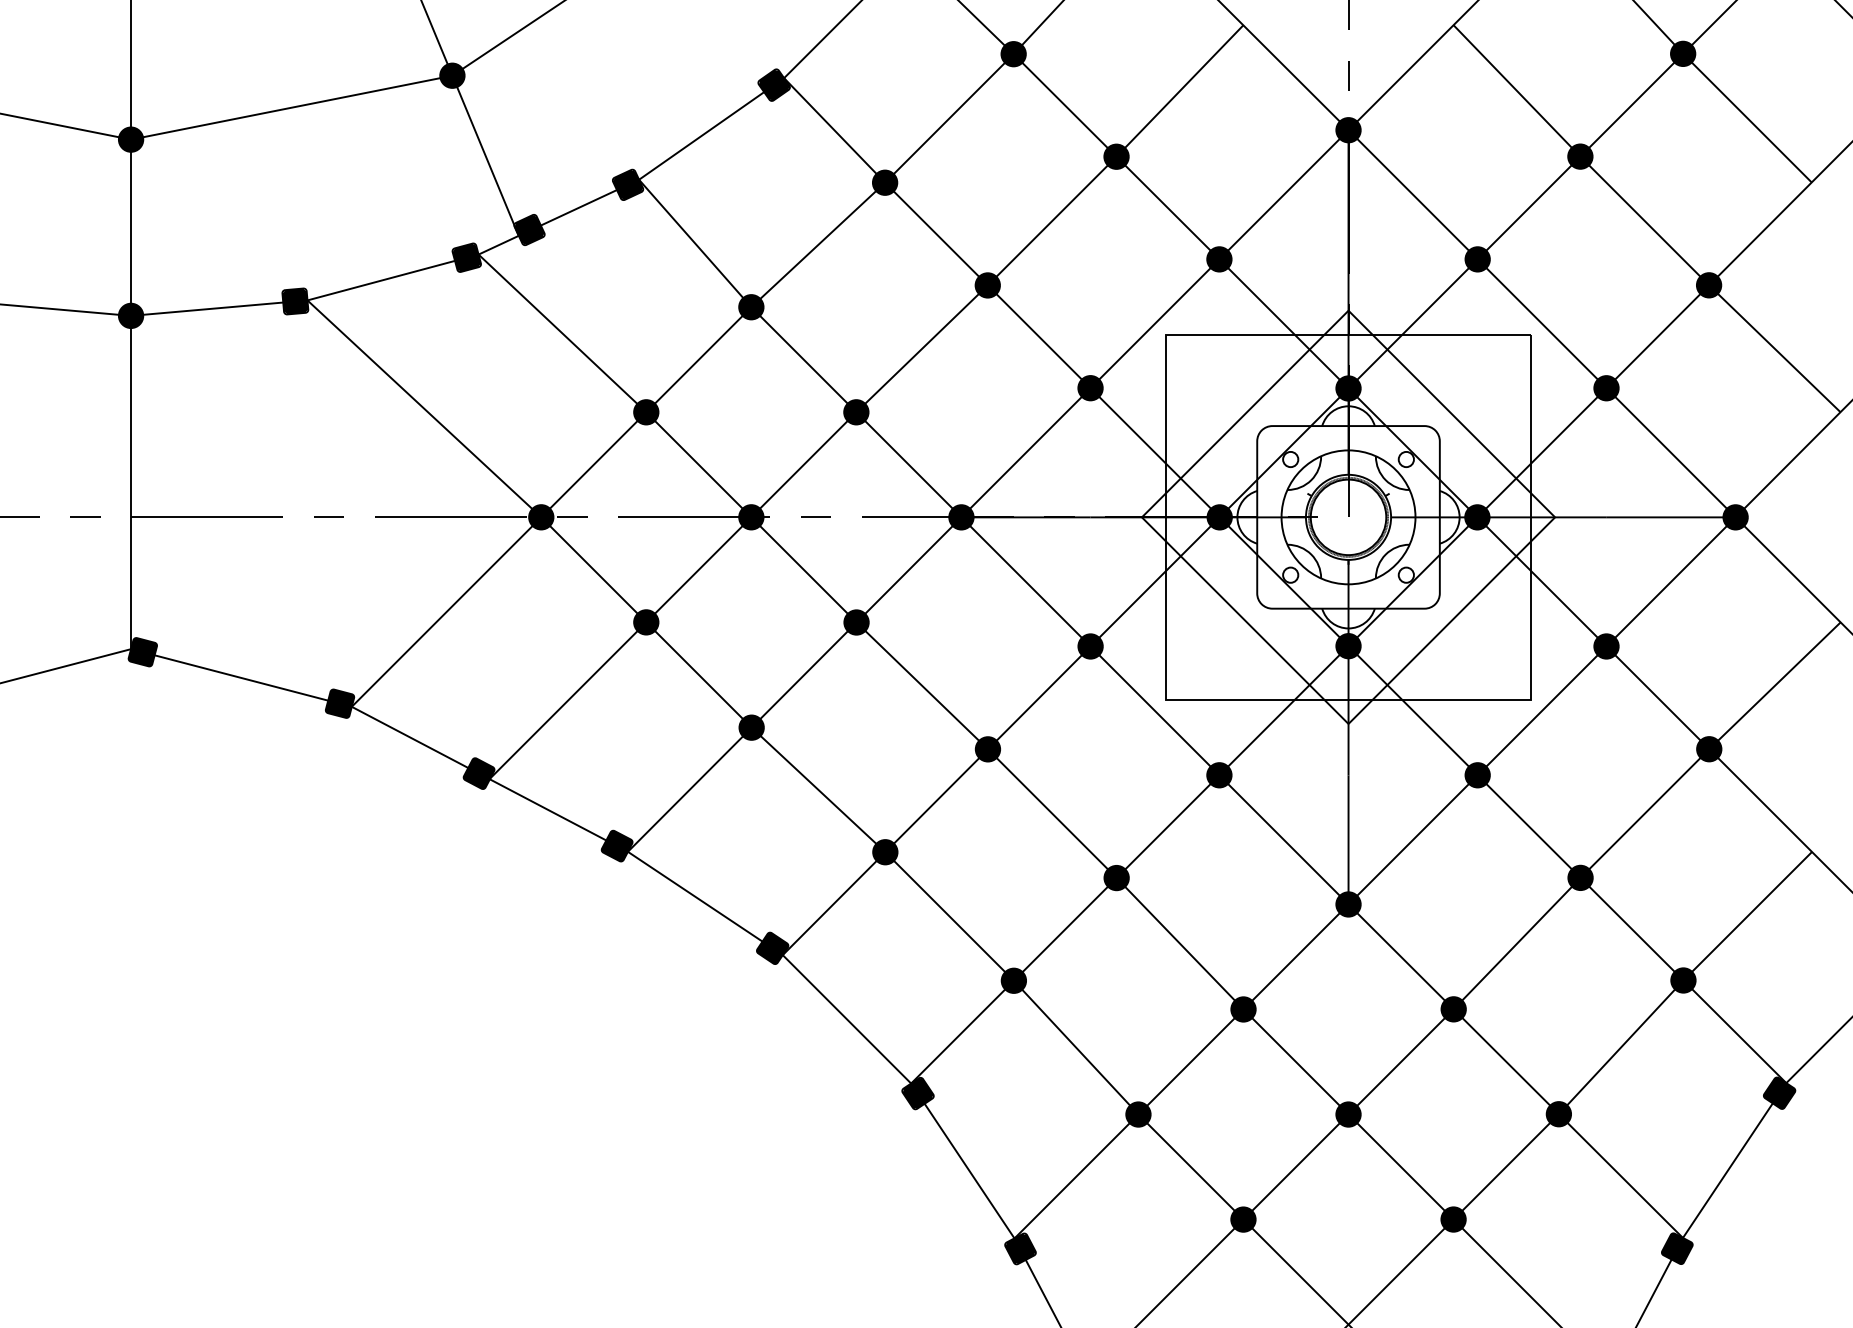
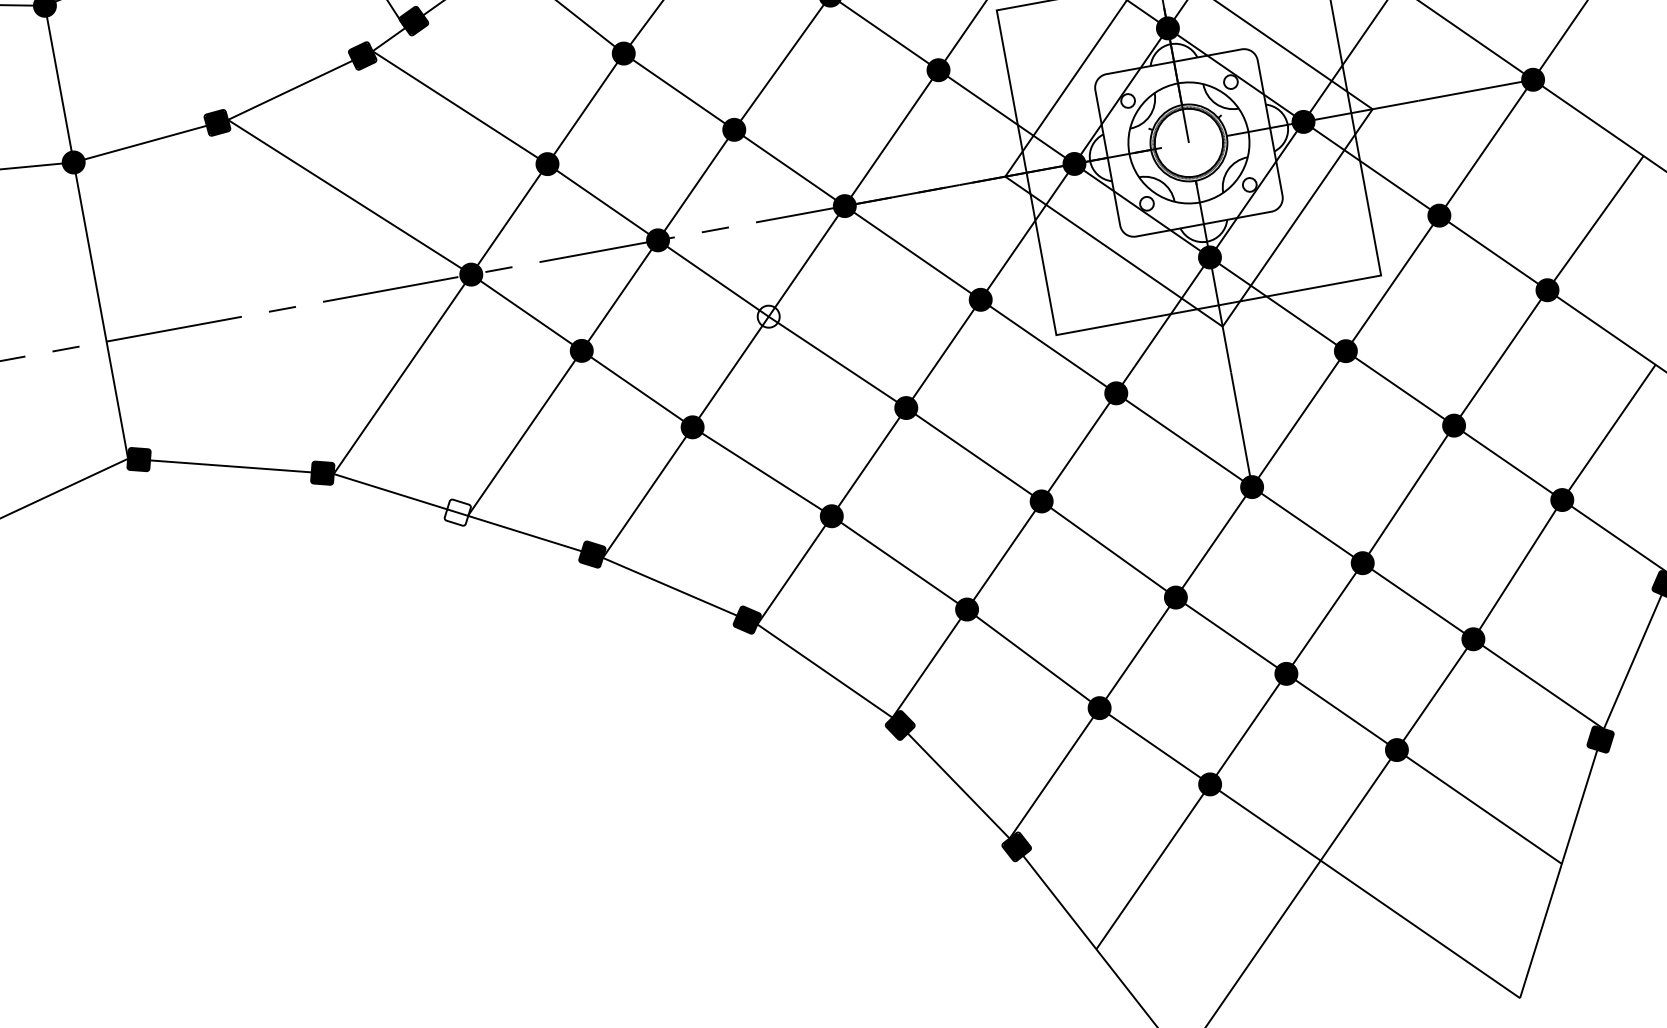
fill: (856, 622) -> (768, 316), removed
fill: (478, 773) -> (457, 512), removed

